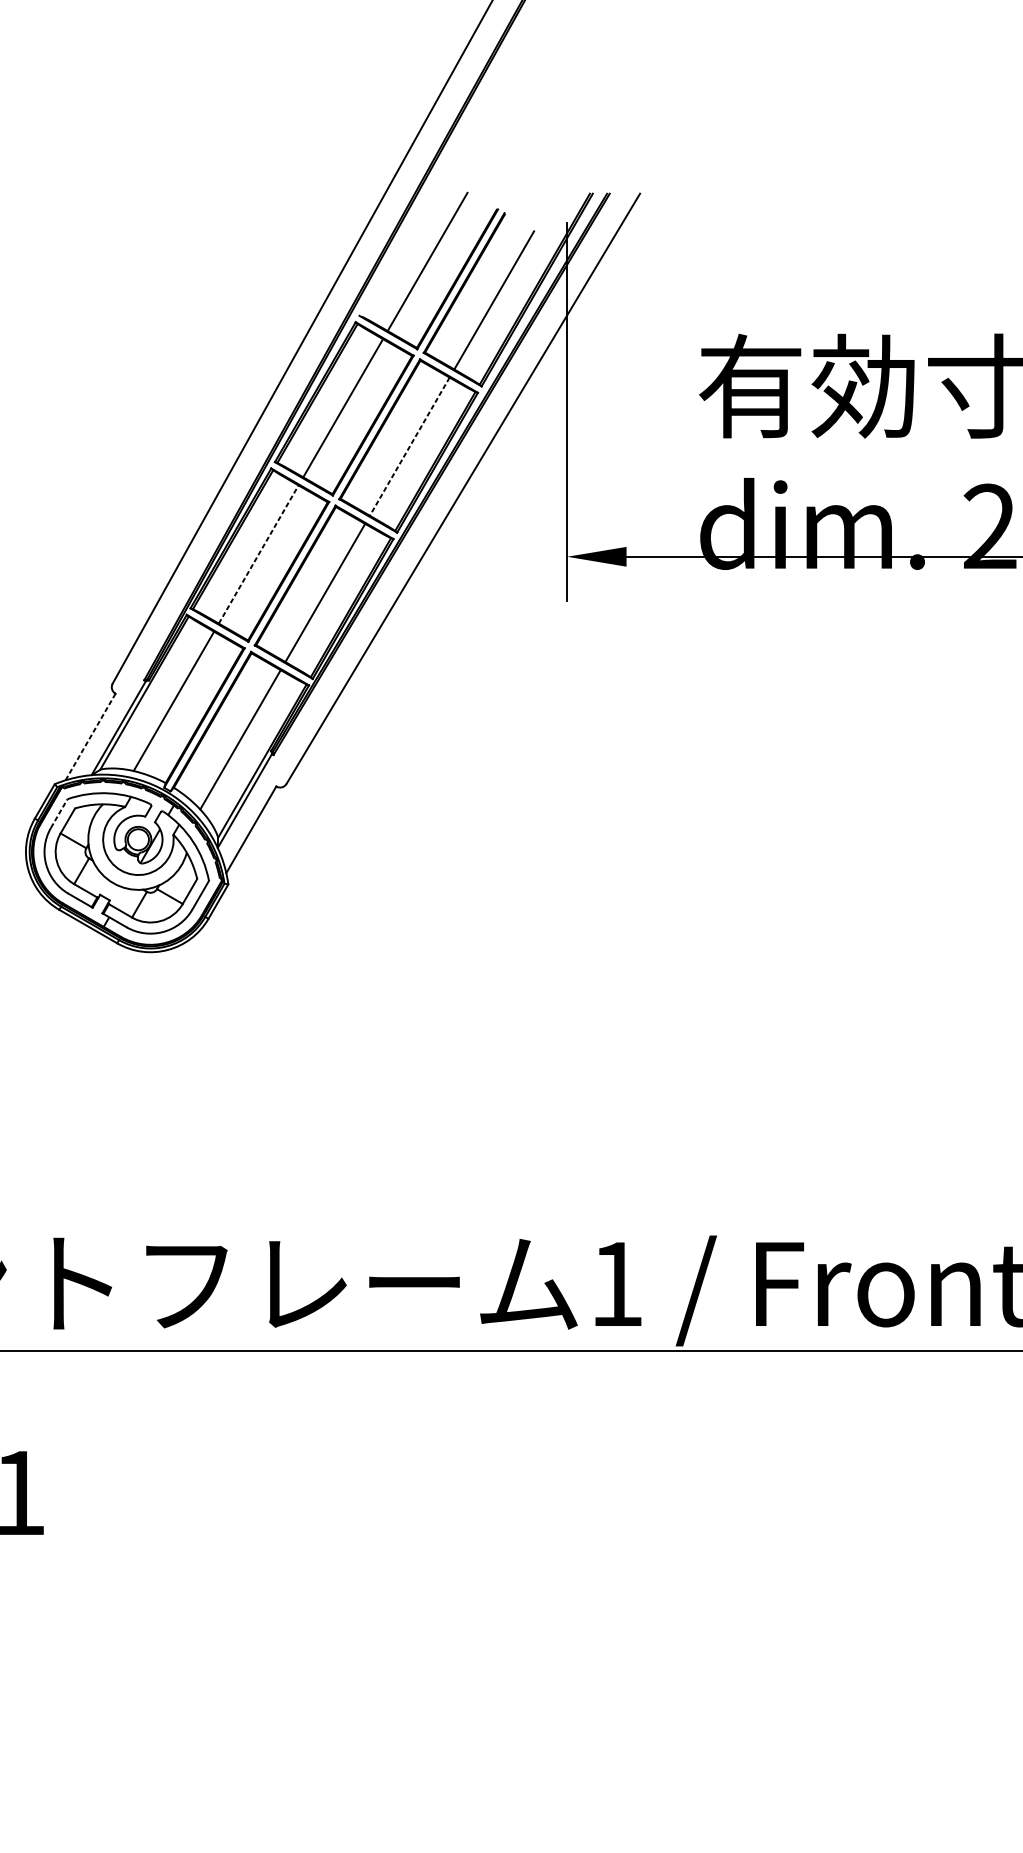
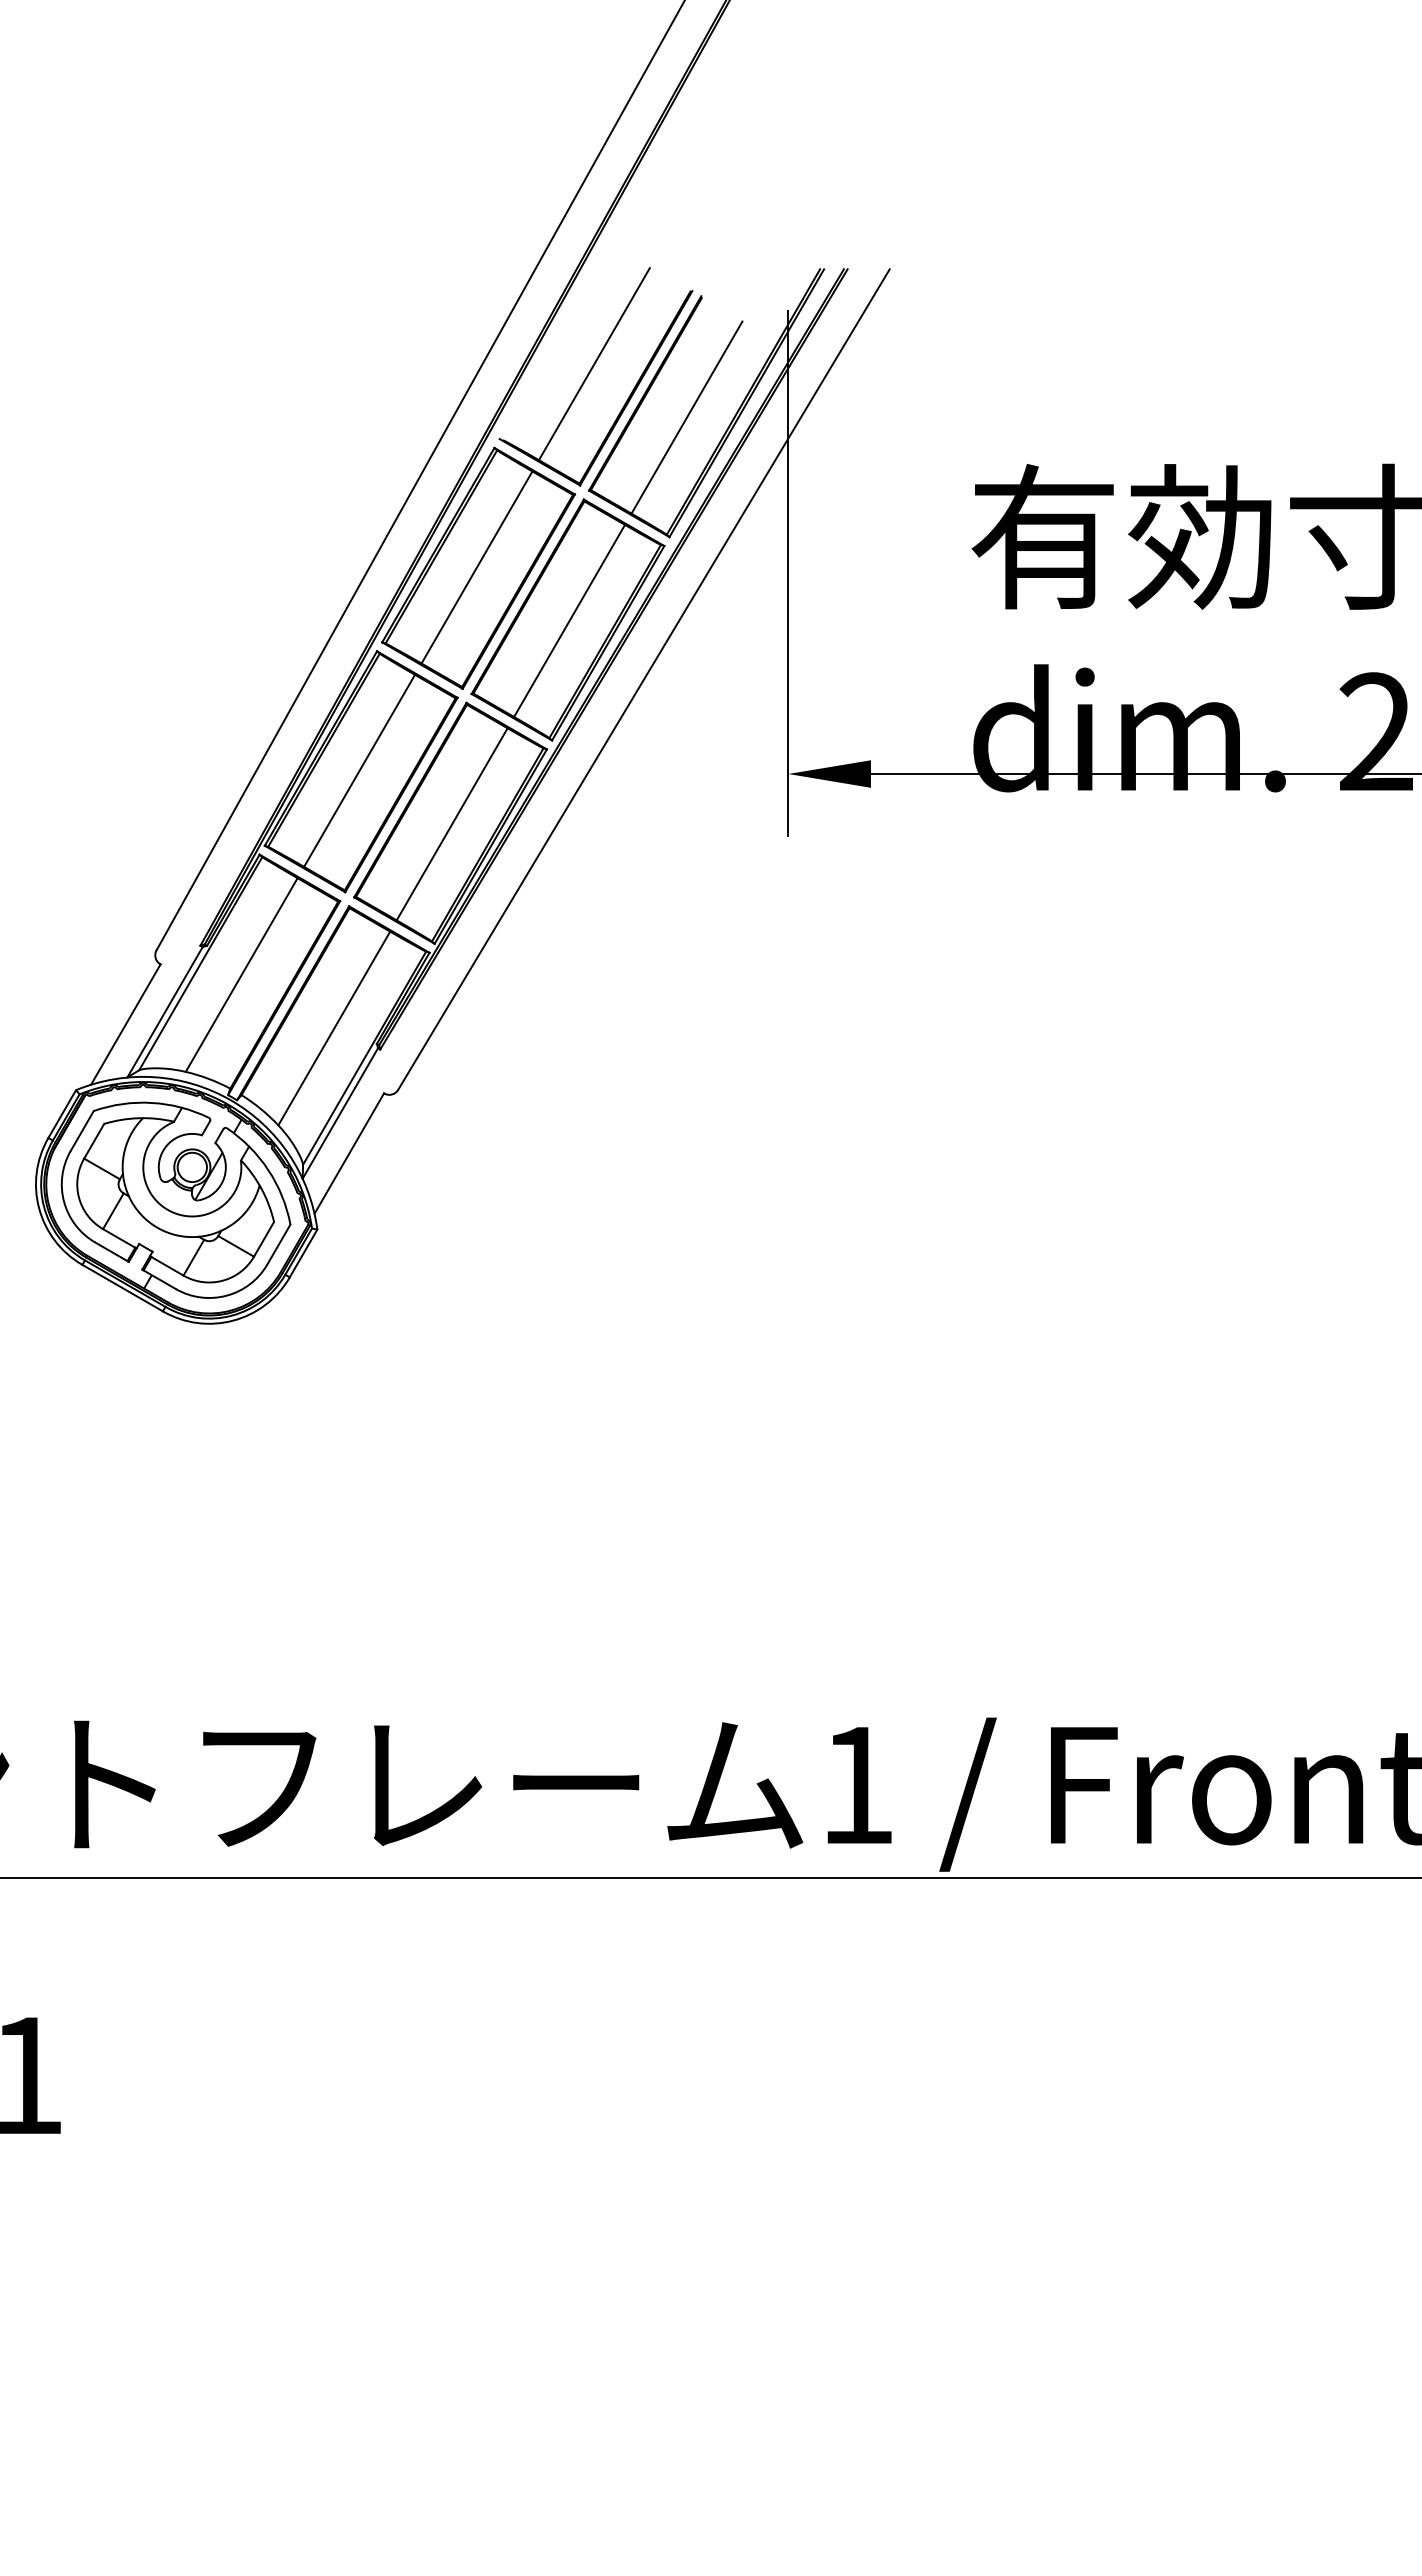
line: (409, 446) -> (569, 620), dashed -> solid
line: (258, 554) -> (359, 770), dashed -> solid
line: (90, 736) -> (125, 1024), dashed -> solid
line: (59, 813) -> (82, 1130), dashed -> solid

